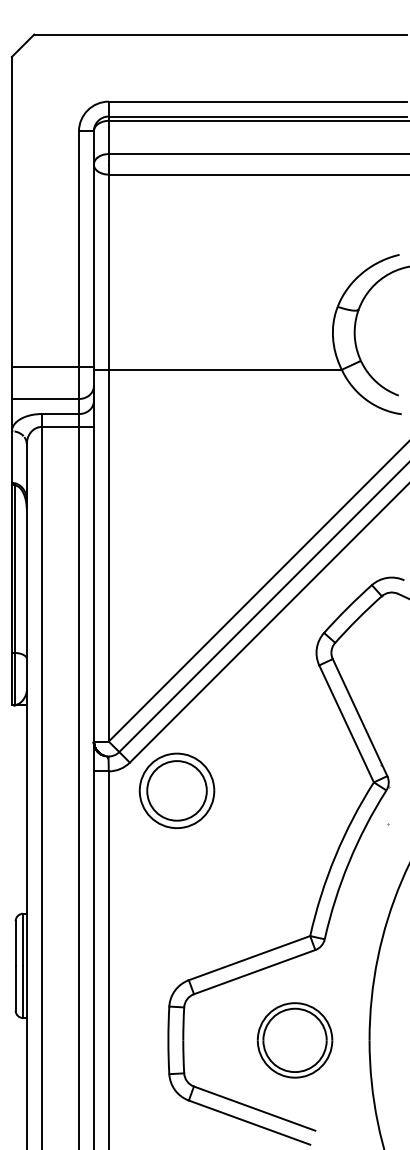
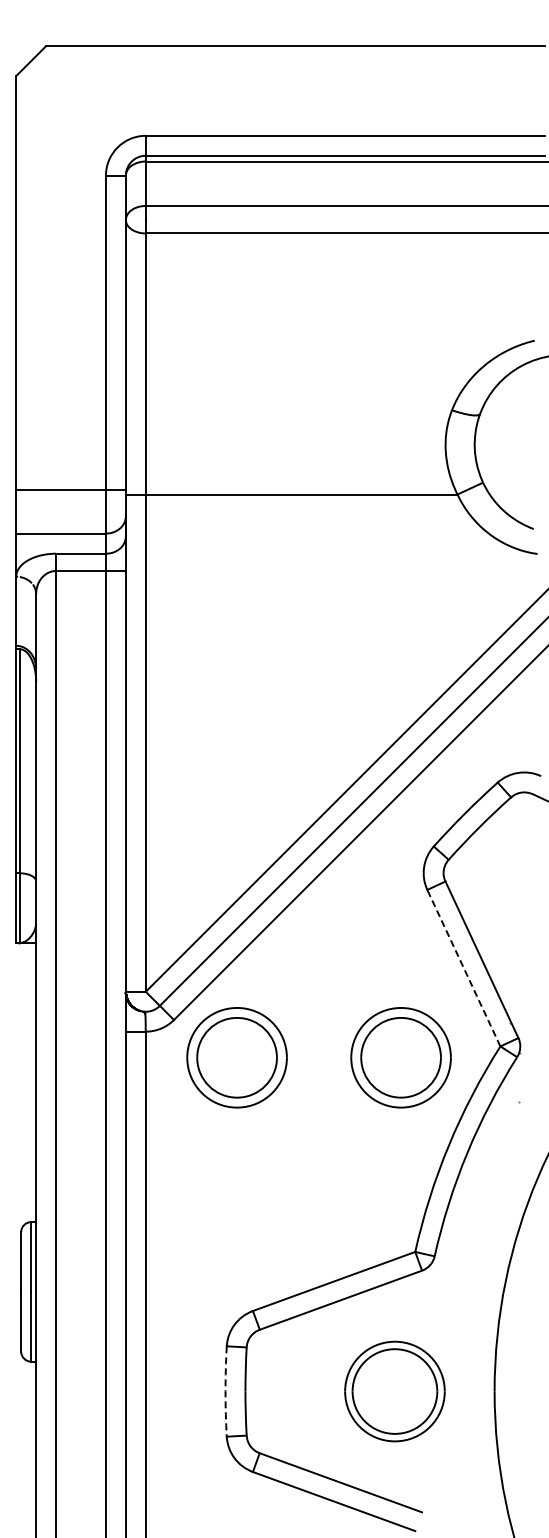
line: (346, 723) -> (463, 967), solid -> dashed
part: (299, 790) -> (400, 1057), added
arc: (168, 1040) -> (225, 1391), solid -> dashed

